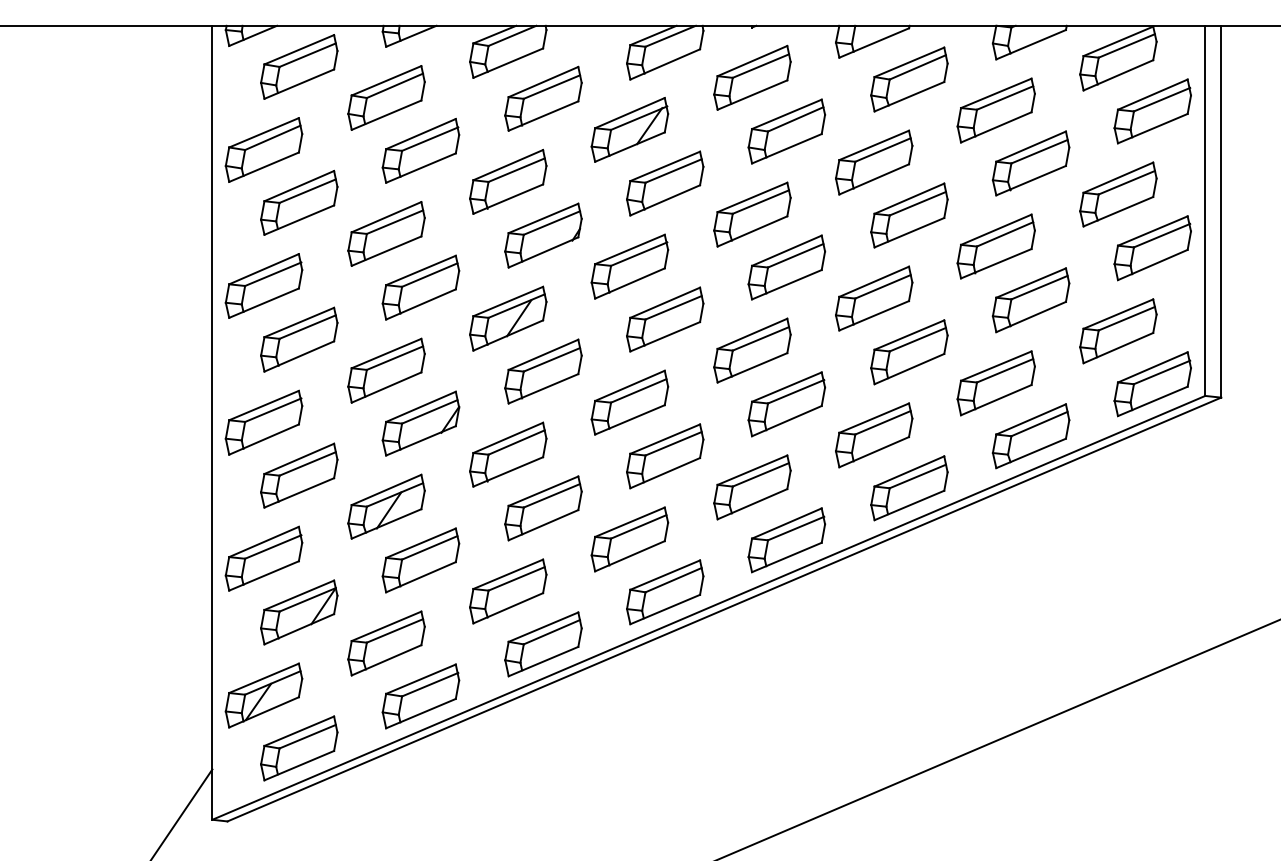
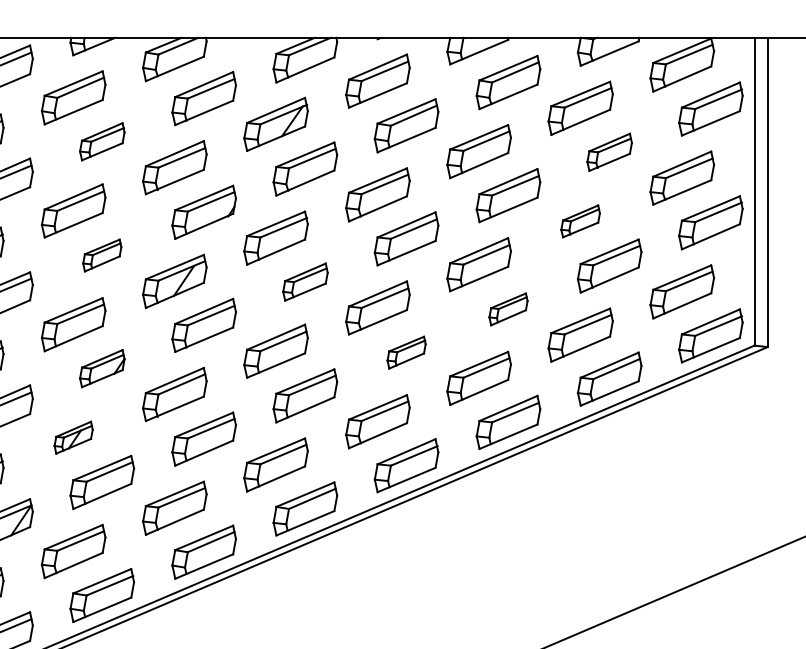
part: (420, 150) -> (101, 141), size x0.7
part: (1030, 163) -> (609, 152), size x0.7
part: (995, 246) -> (580, 221), size x0.6
part: (420, 287) -> (101, 255), size x0.6
part: (665, 319) -> (305, 282), size x0.7
part: (909, 352) -> (508, 309), size x0.6
part: (786, 404) -> (406, 352), size x0.6
part: (420, 423) -> (101, 368), size x0.7
part: (386, 506) -> (73, 437), size x0.6

